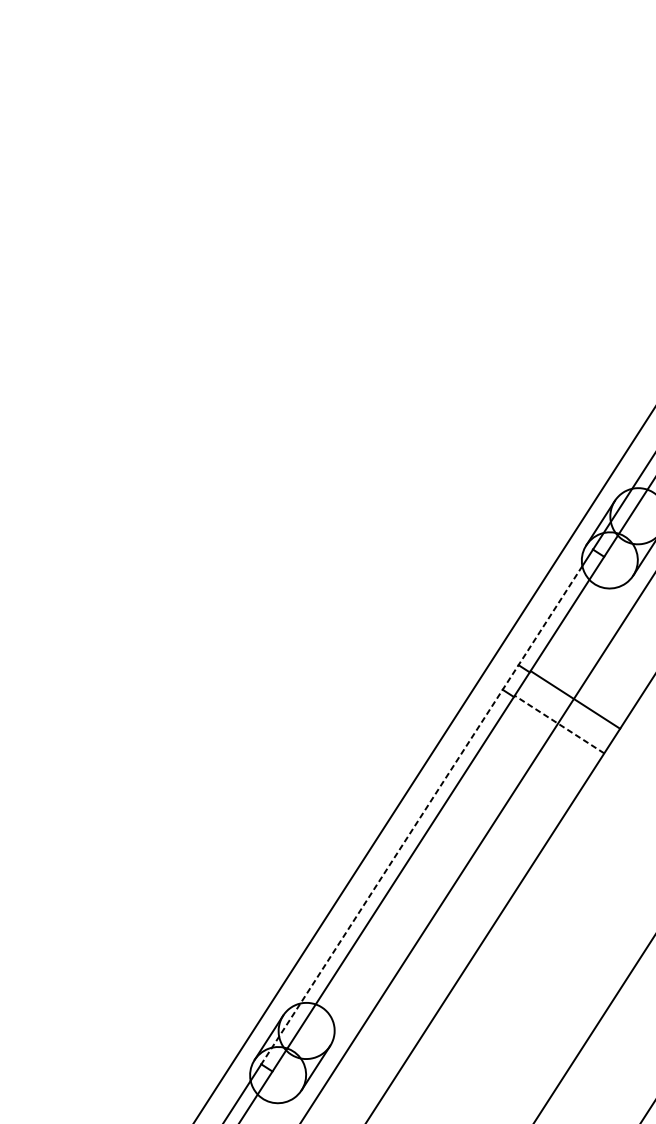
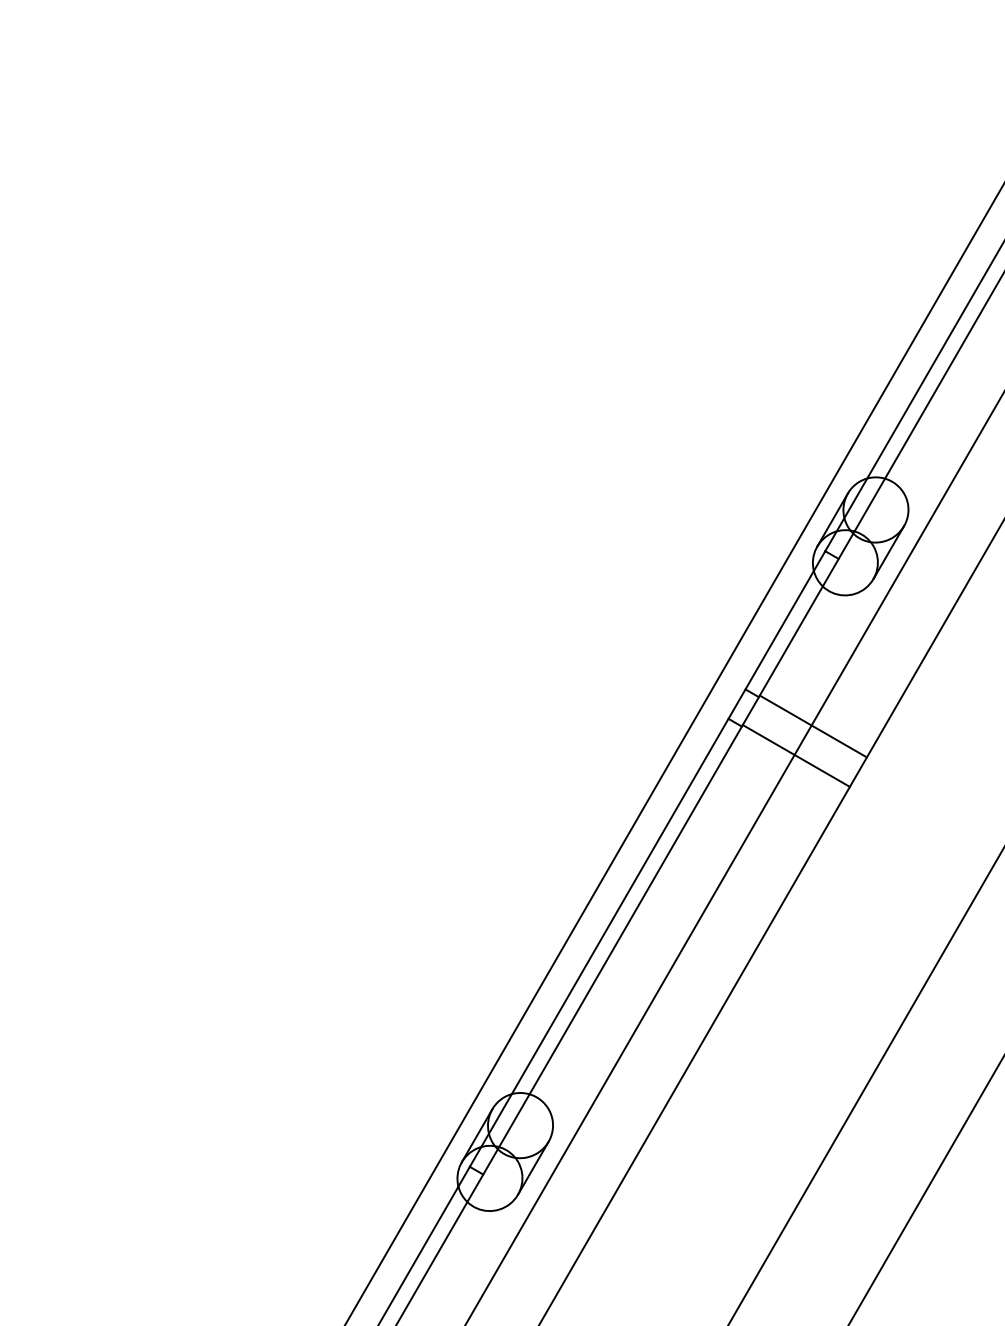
line: (559, 724) -> (796, 755), dashed -> solid
line: (421, 815) -> (641, 869), dashed -> solid

